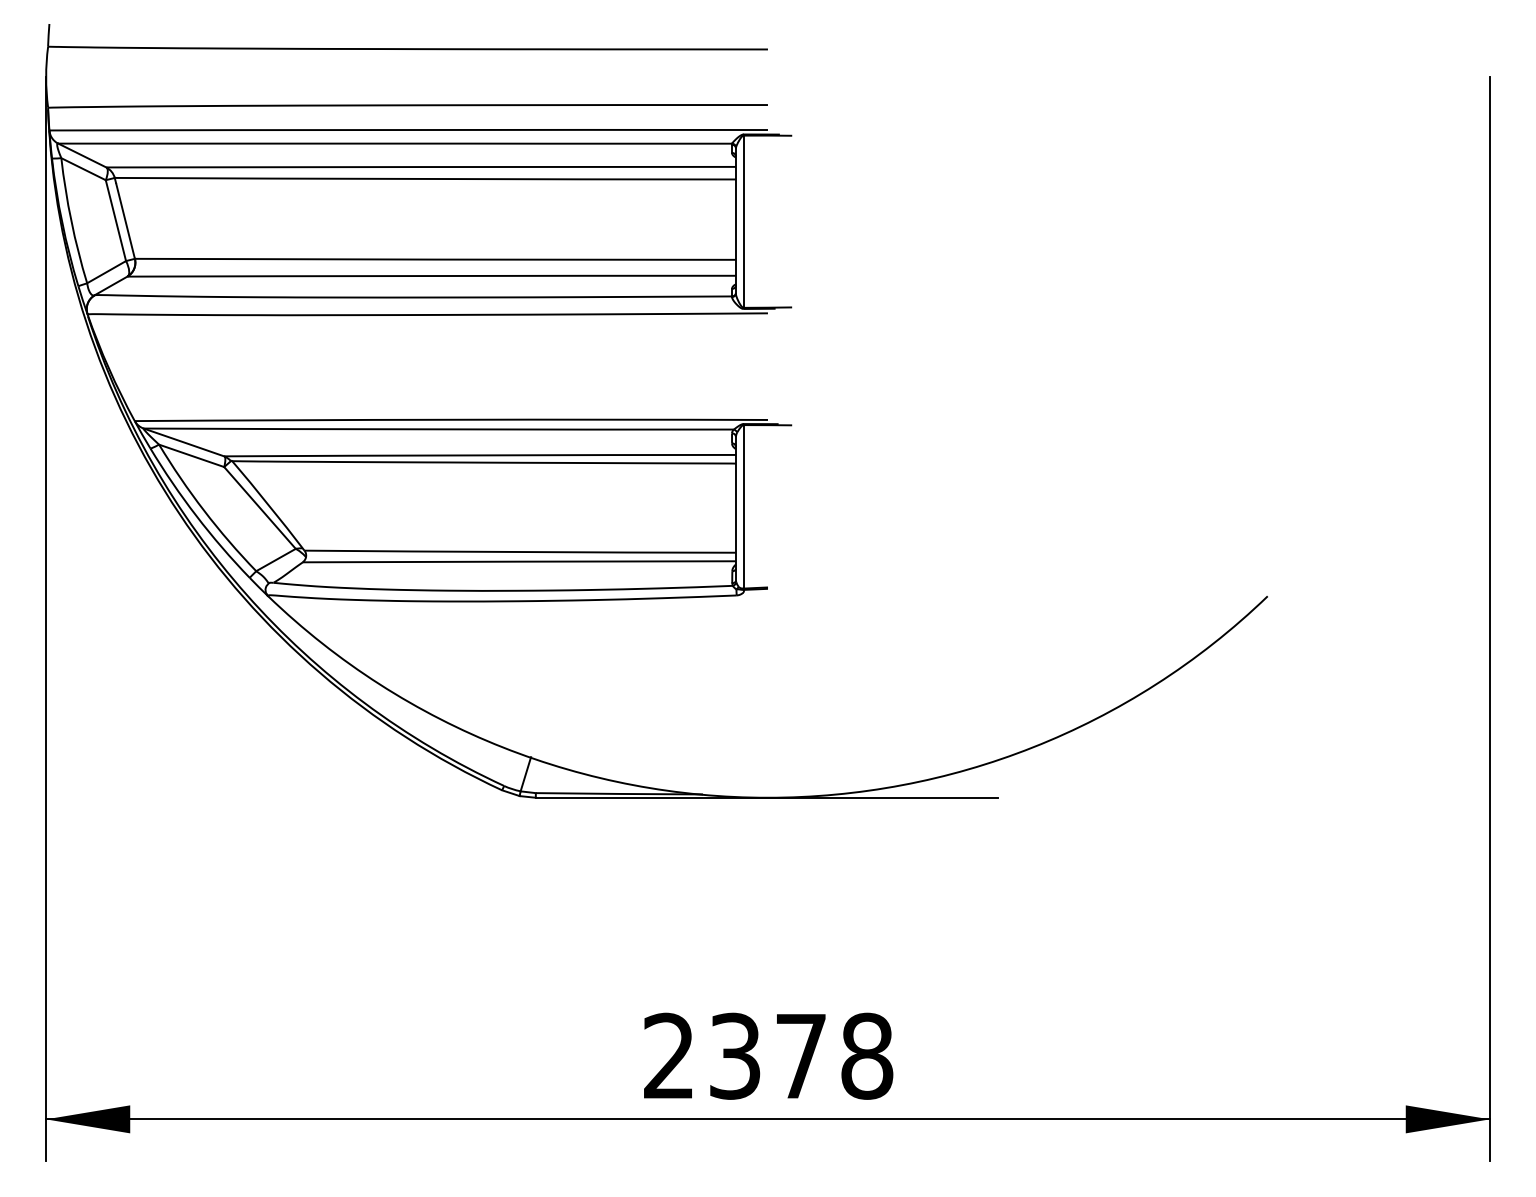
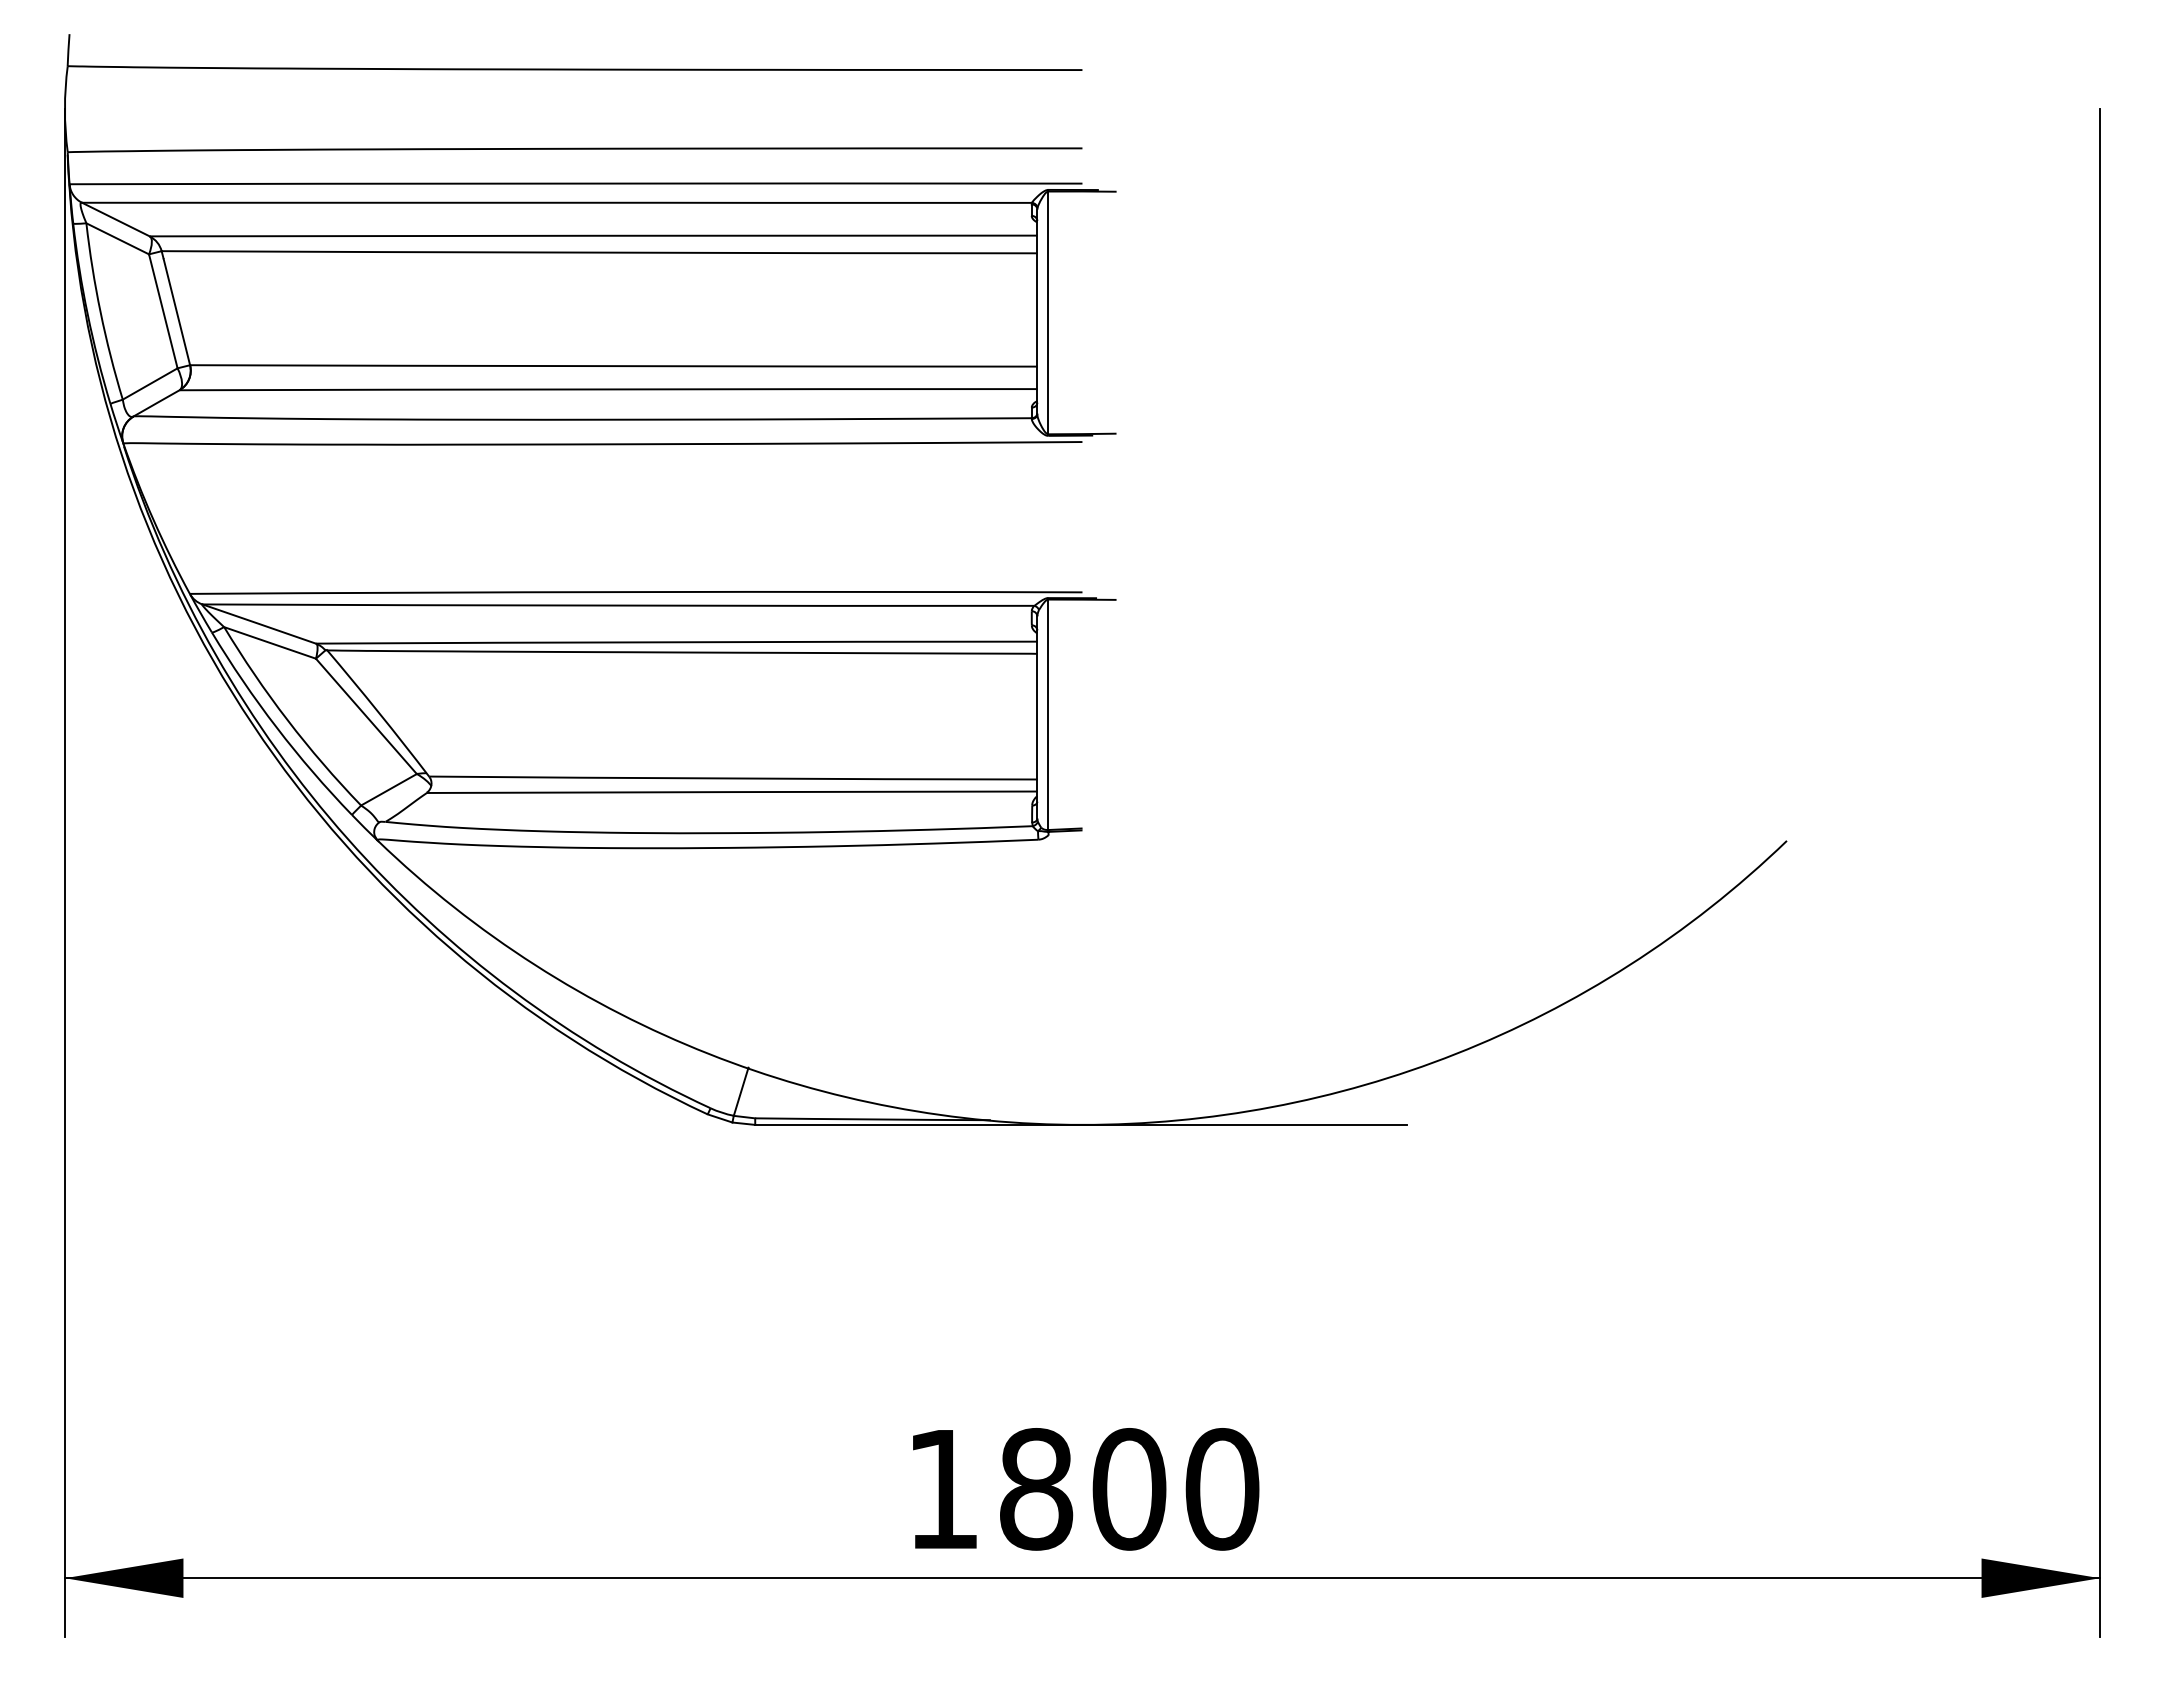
text: (768, 1056) -> (1083, 1489), 2378 -> 1800

